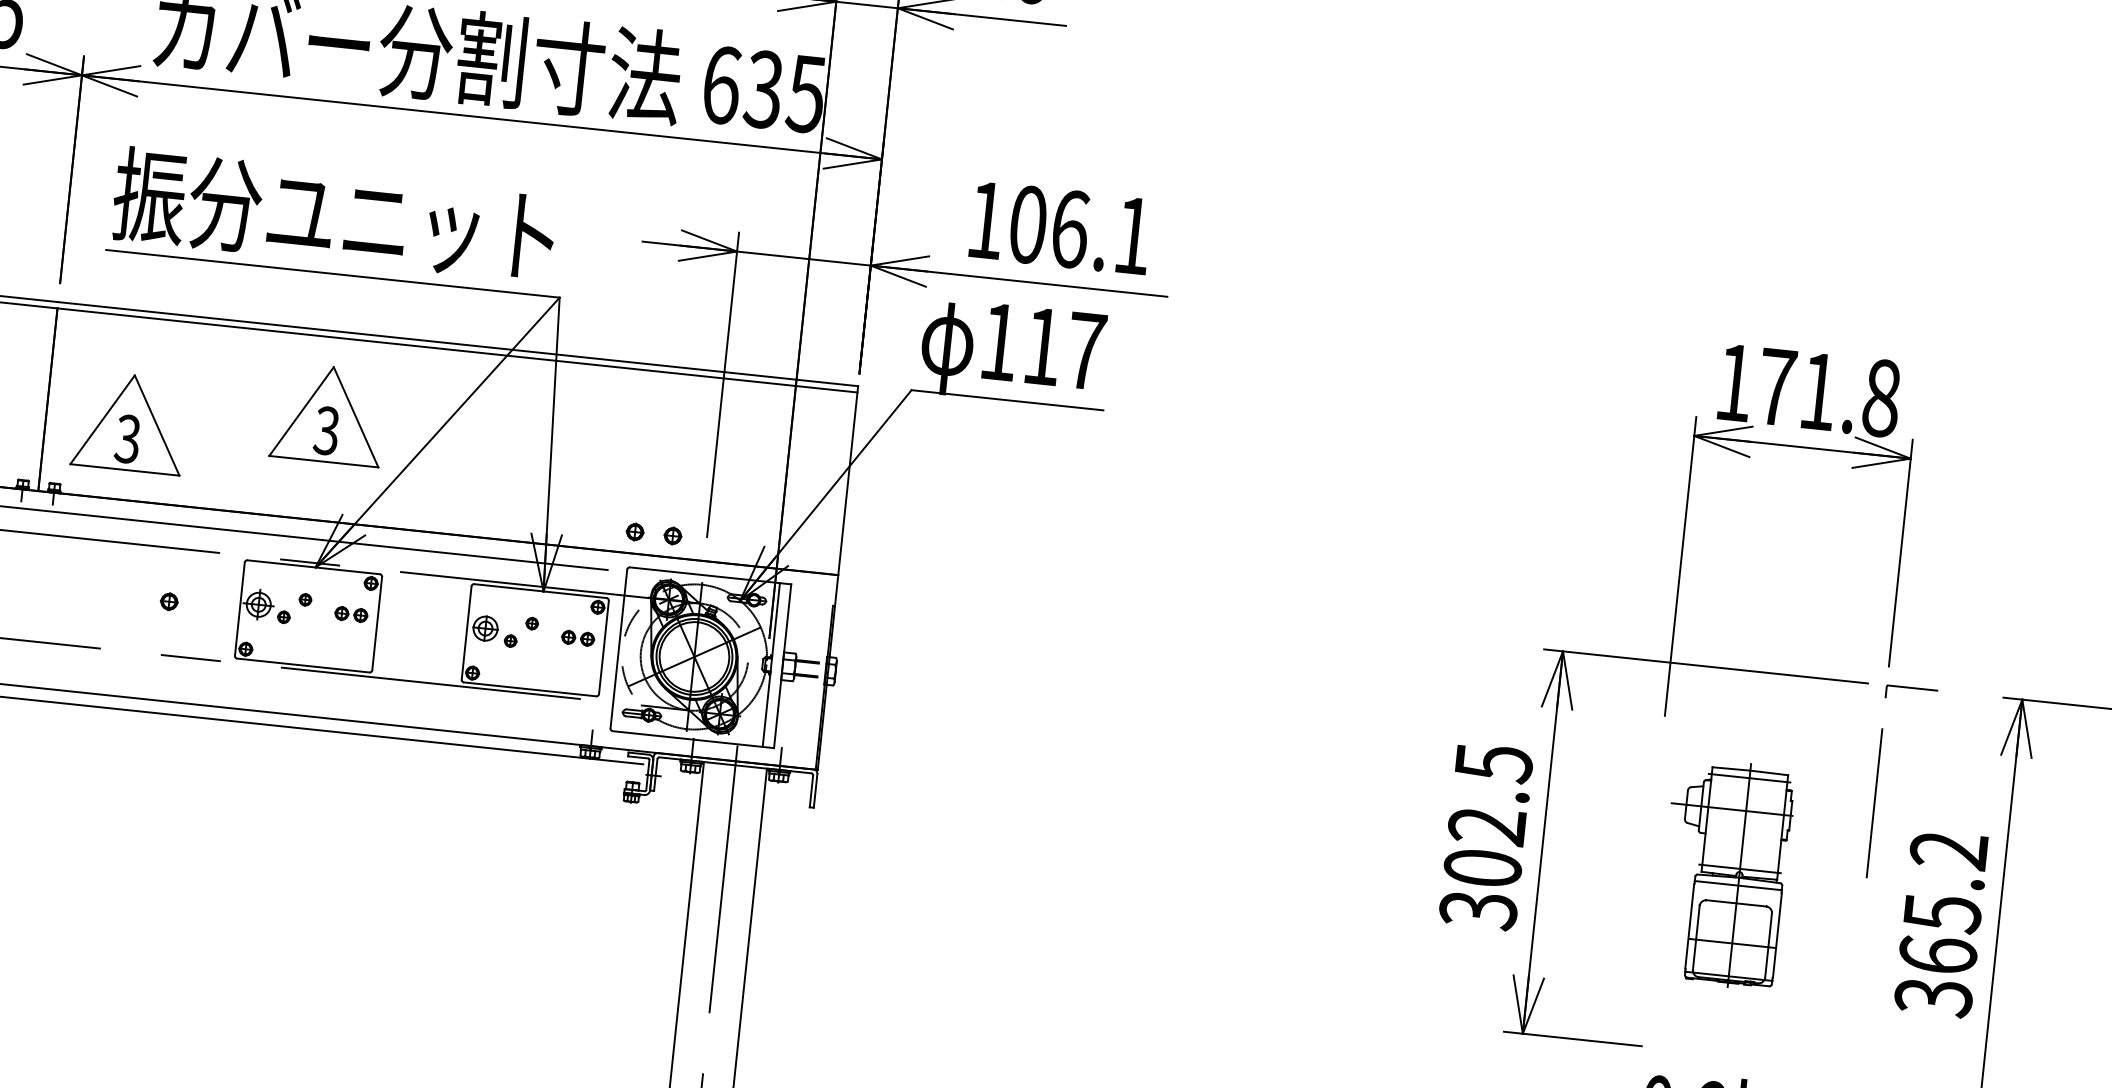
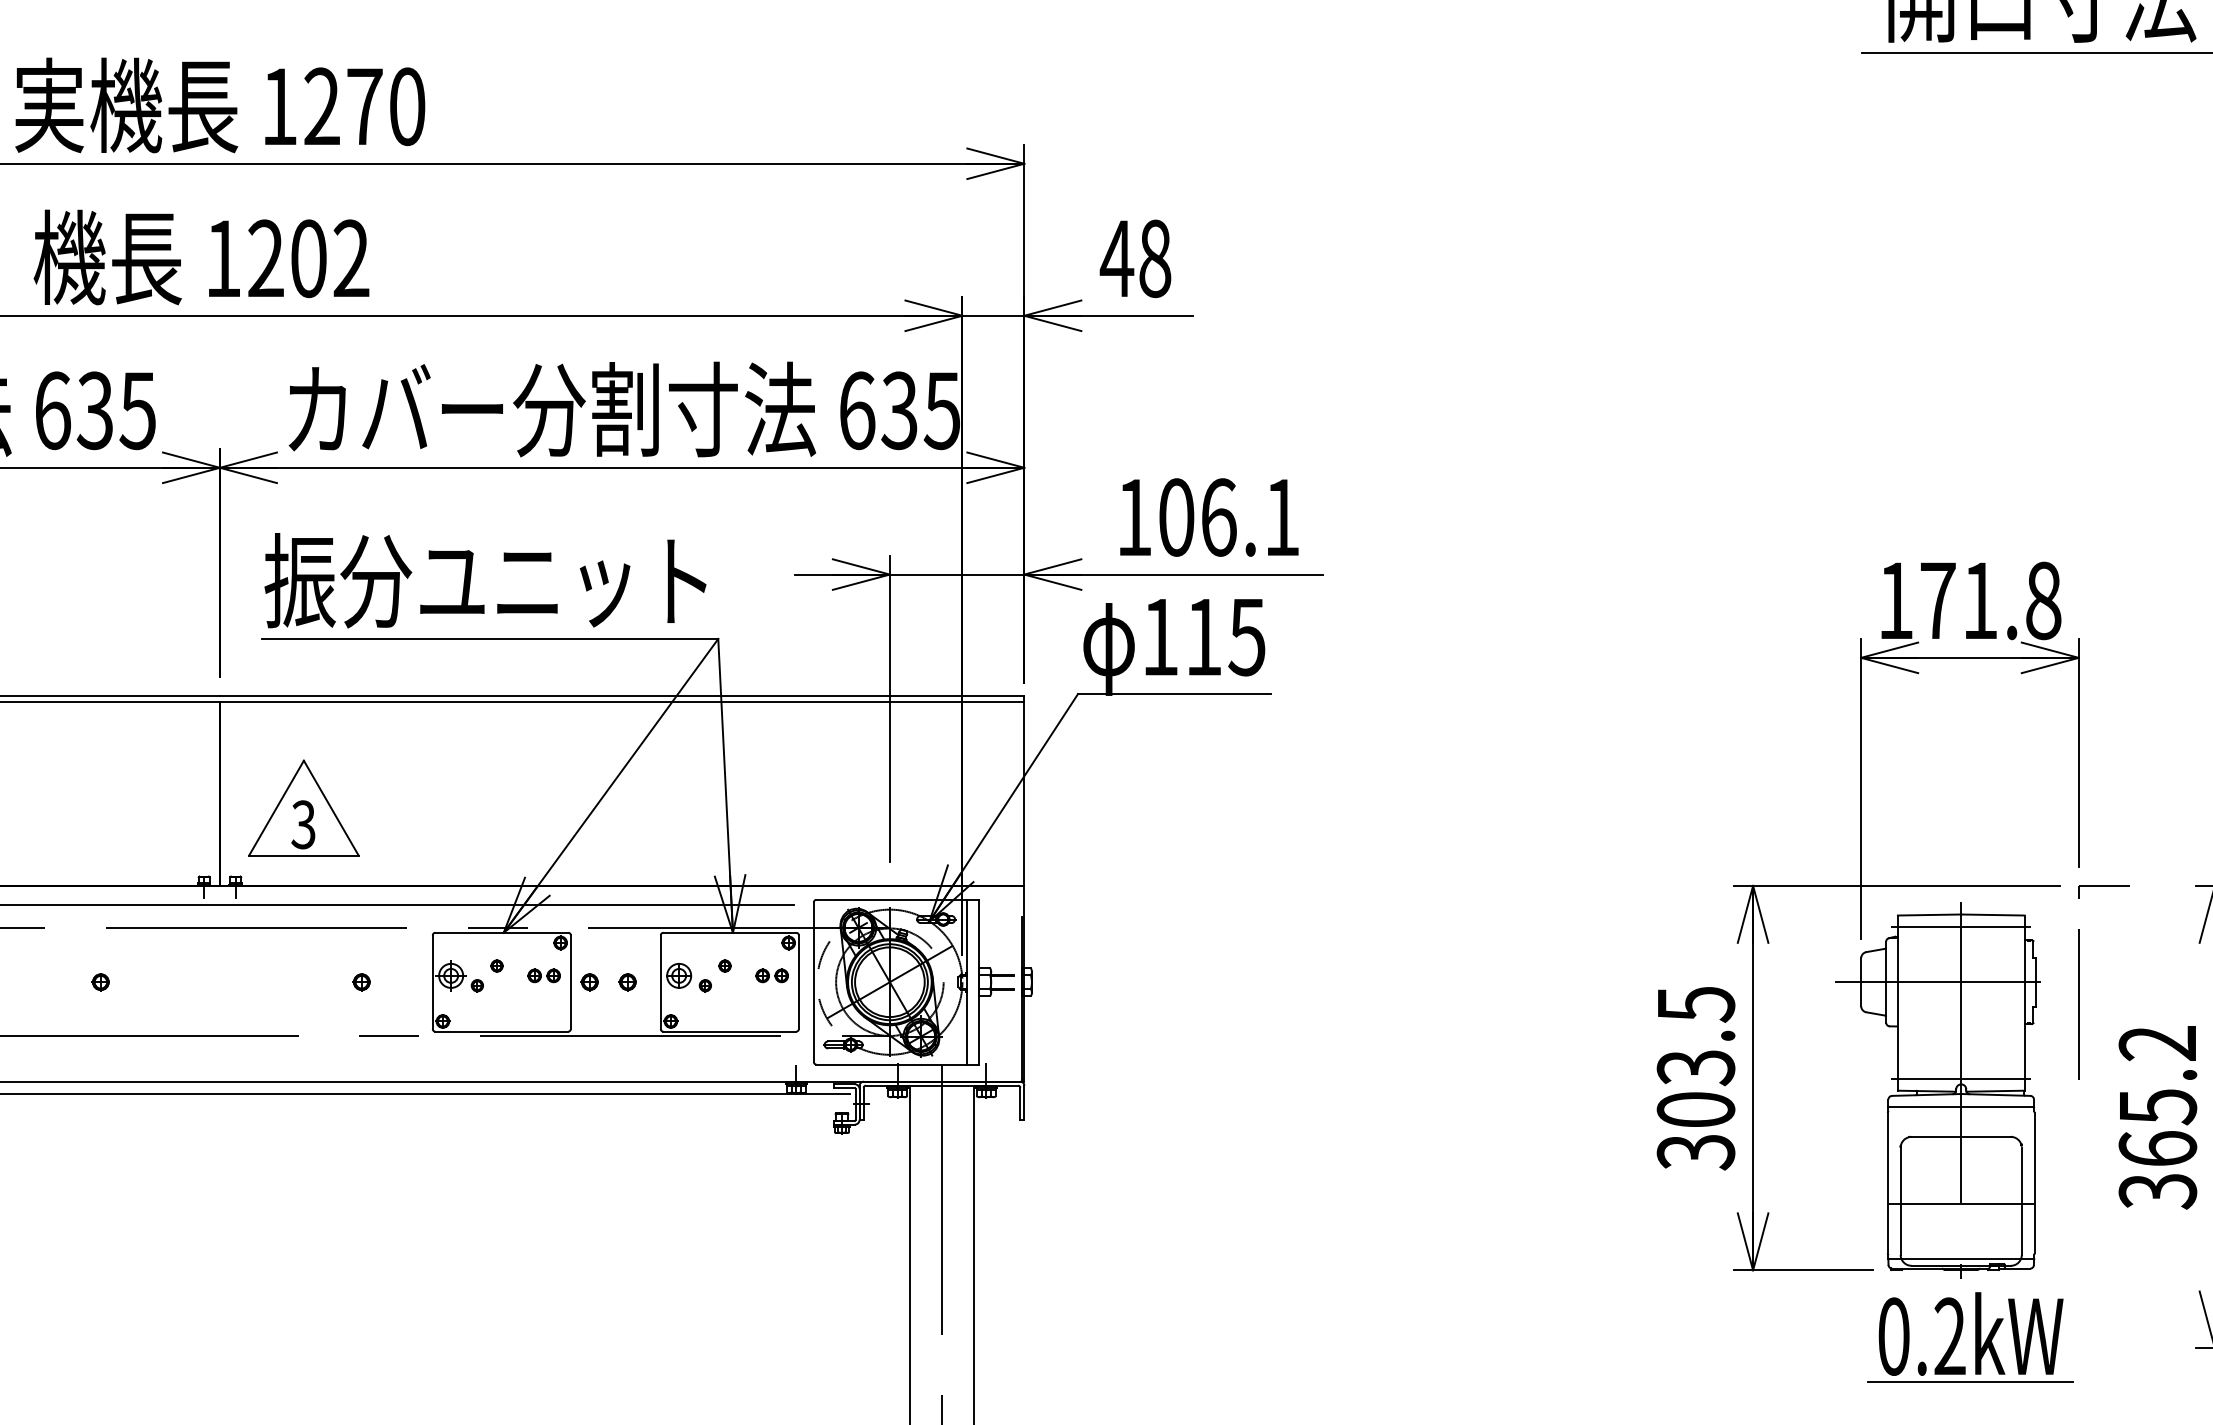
text: (1085, 351) -> (1246, 637), 117 -> 115
part: (328, 413) -> (500, 778), removed
part: (643, 533) -> (598, 982), moved
text: (1487, 827) -> (1696, 1068), 302.5 -> 303.5
part: (1725, 874) -> (1937, 1090), size x1.67

